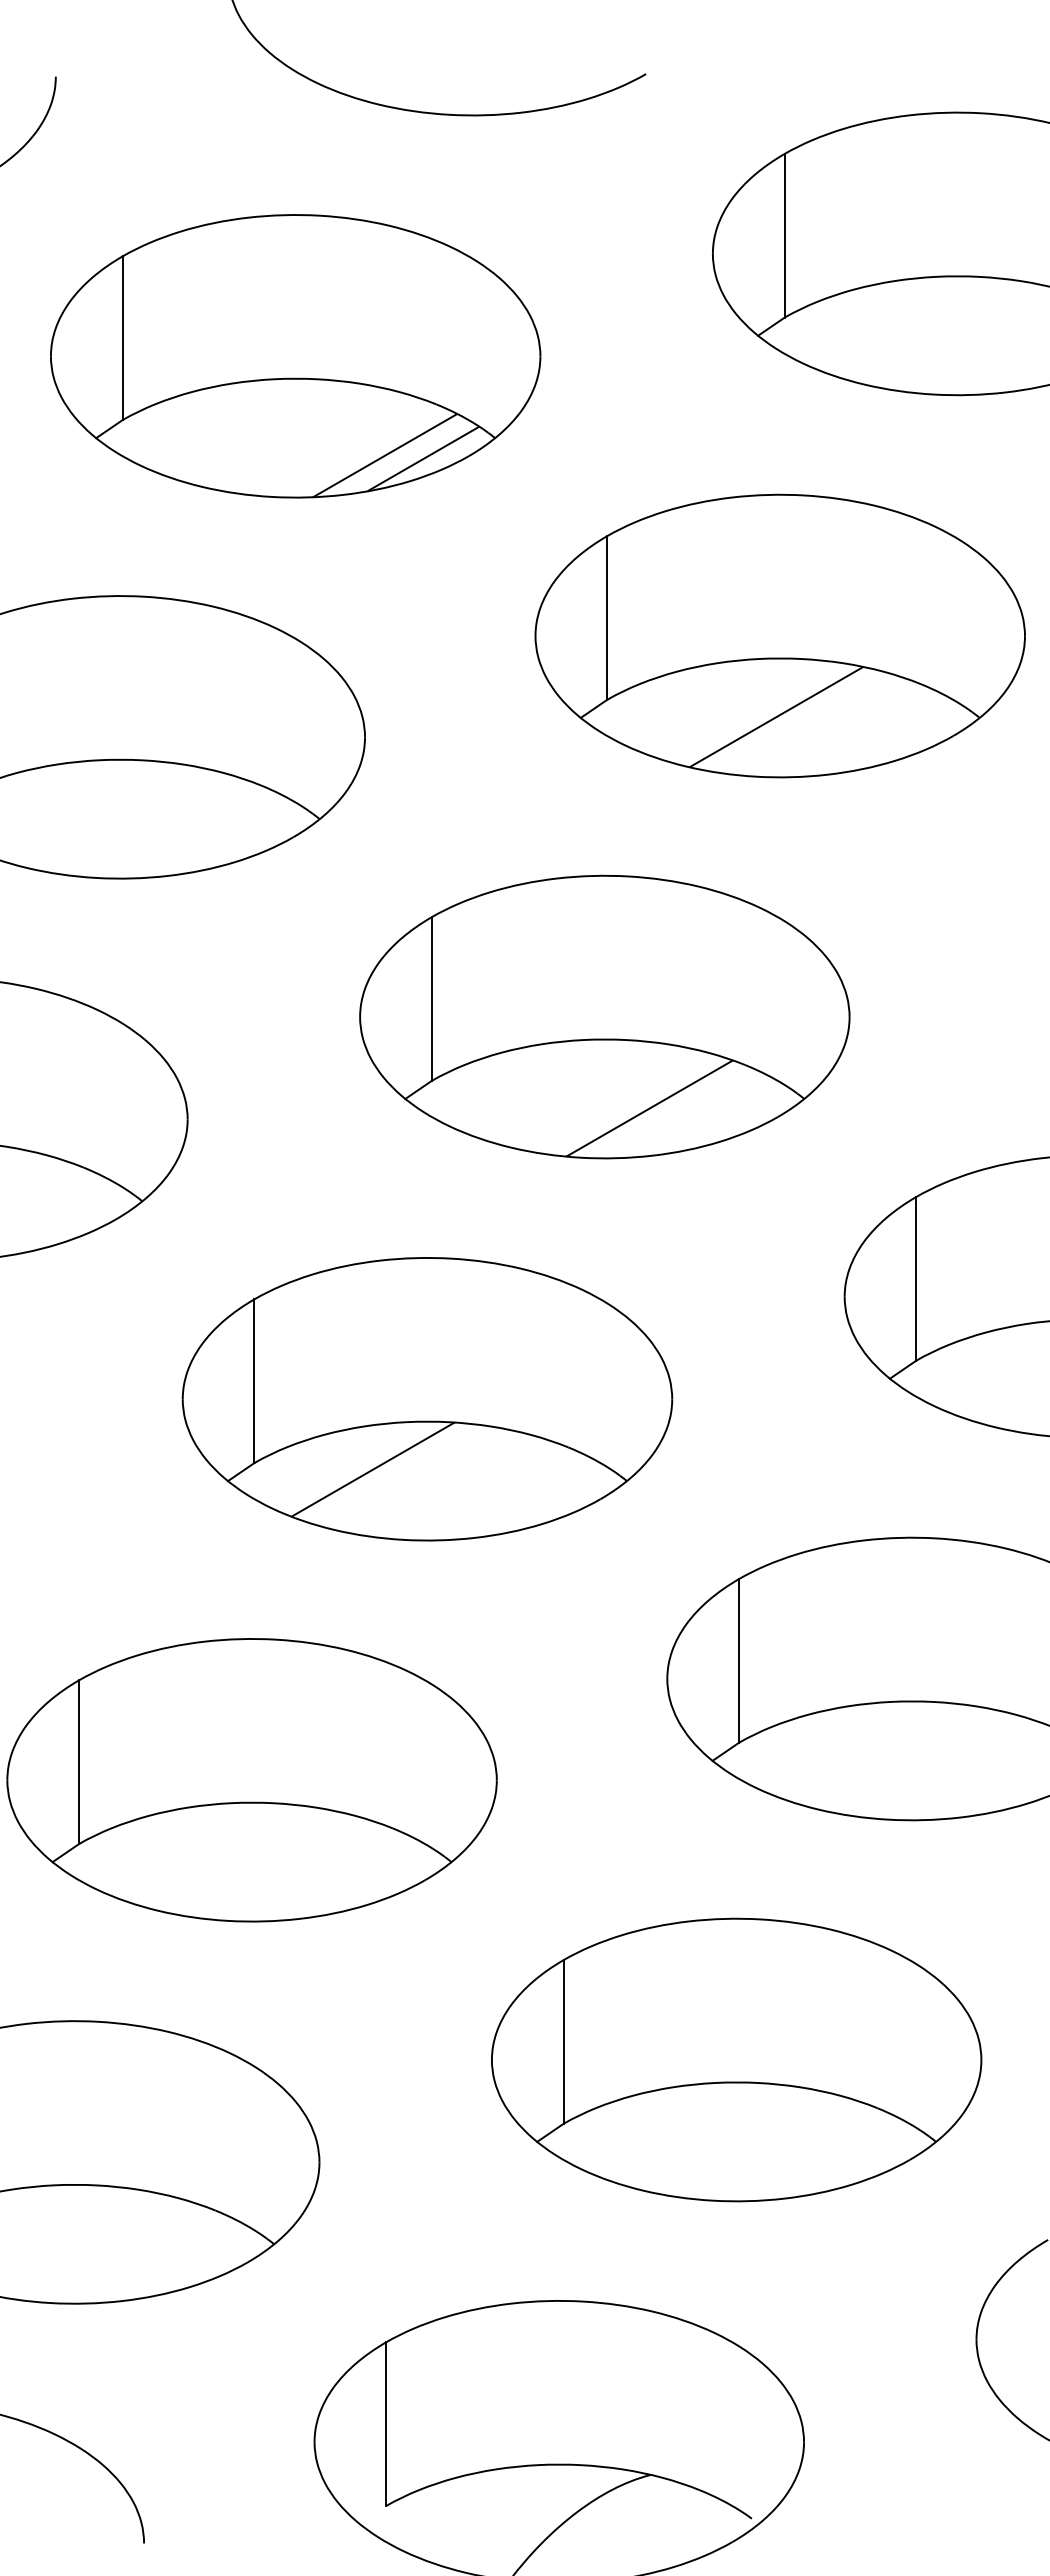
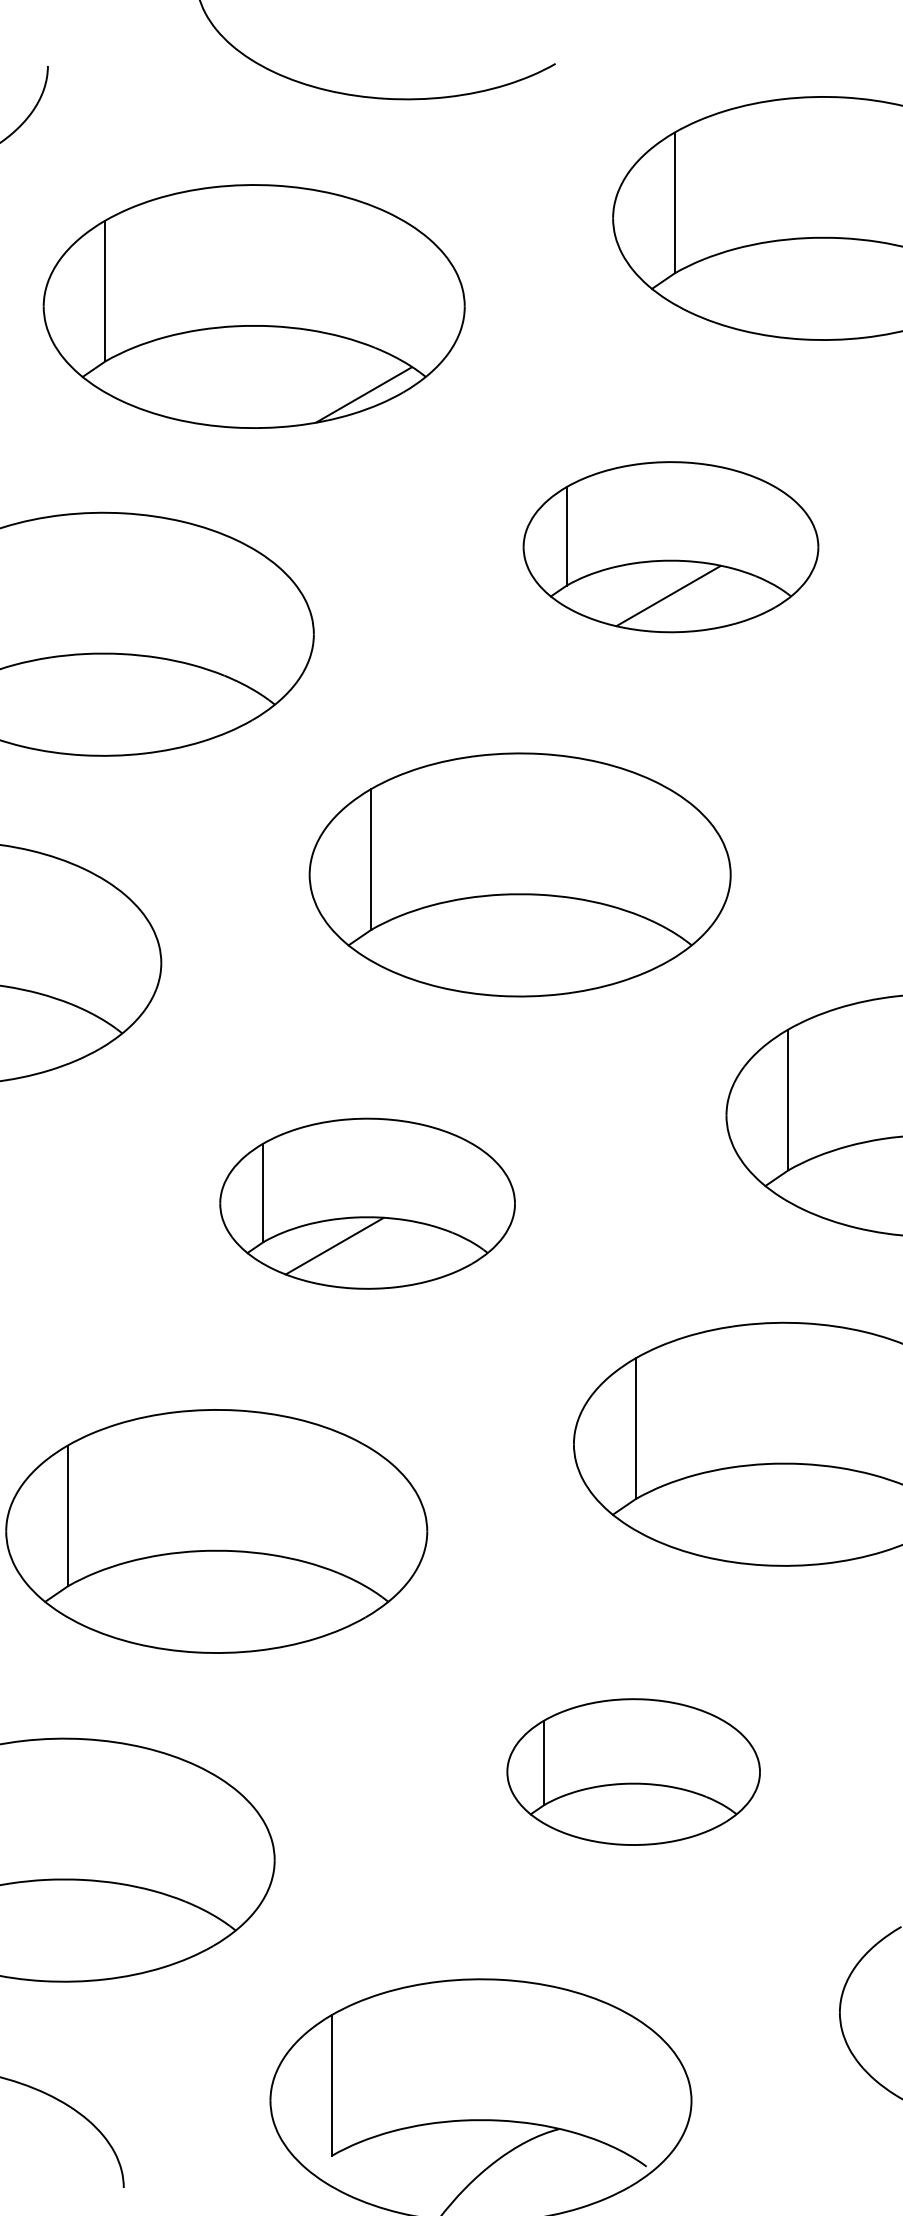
line: (384, 455) -> (330, 391), removed
part: (779, 635) -> (670, 546), size x0.7
line: (649, 1108) -> (558, 953), removed
part: (427, 1399) -> (367, 1203), size x0.7
part: (736, 2059) -> (633, 1771), size x0.6

